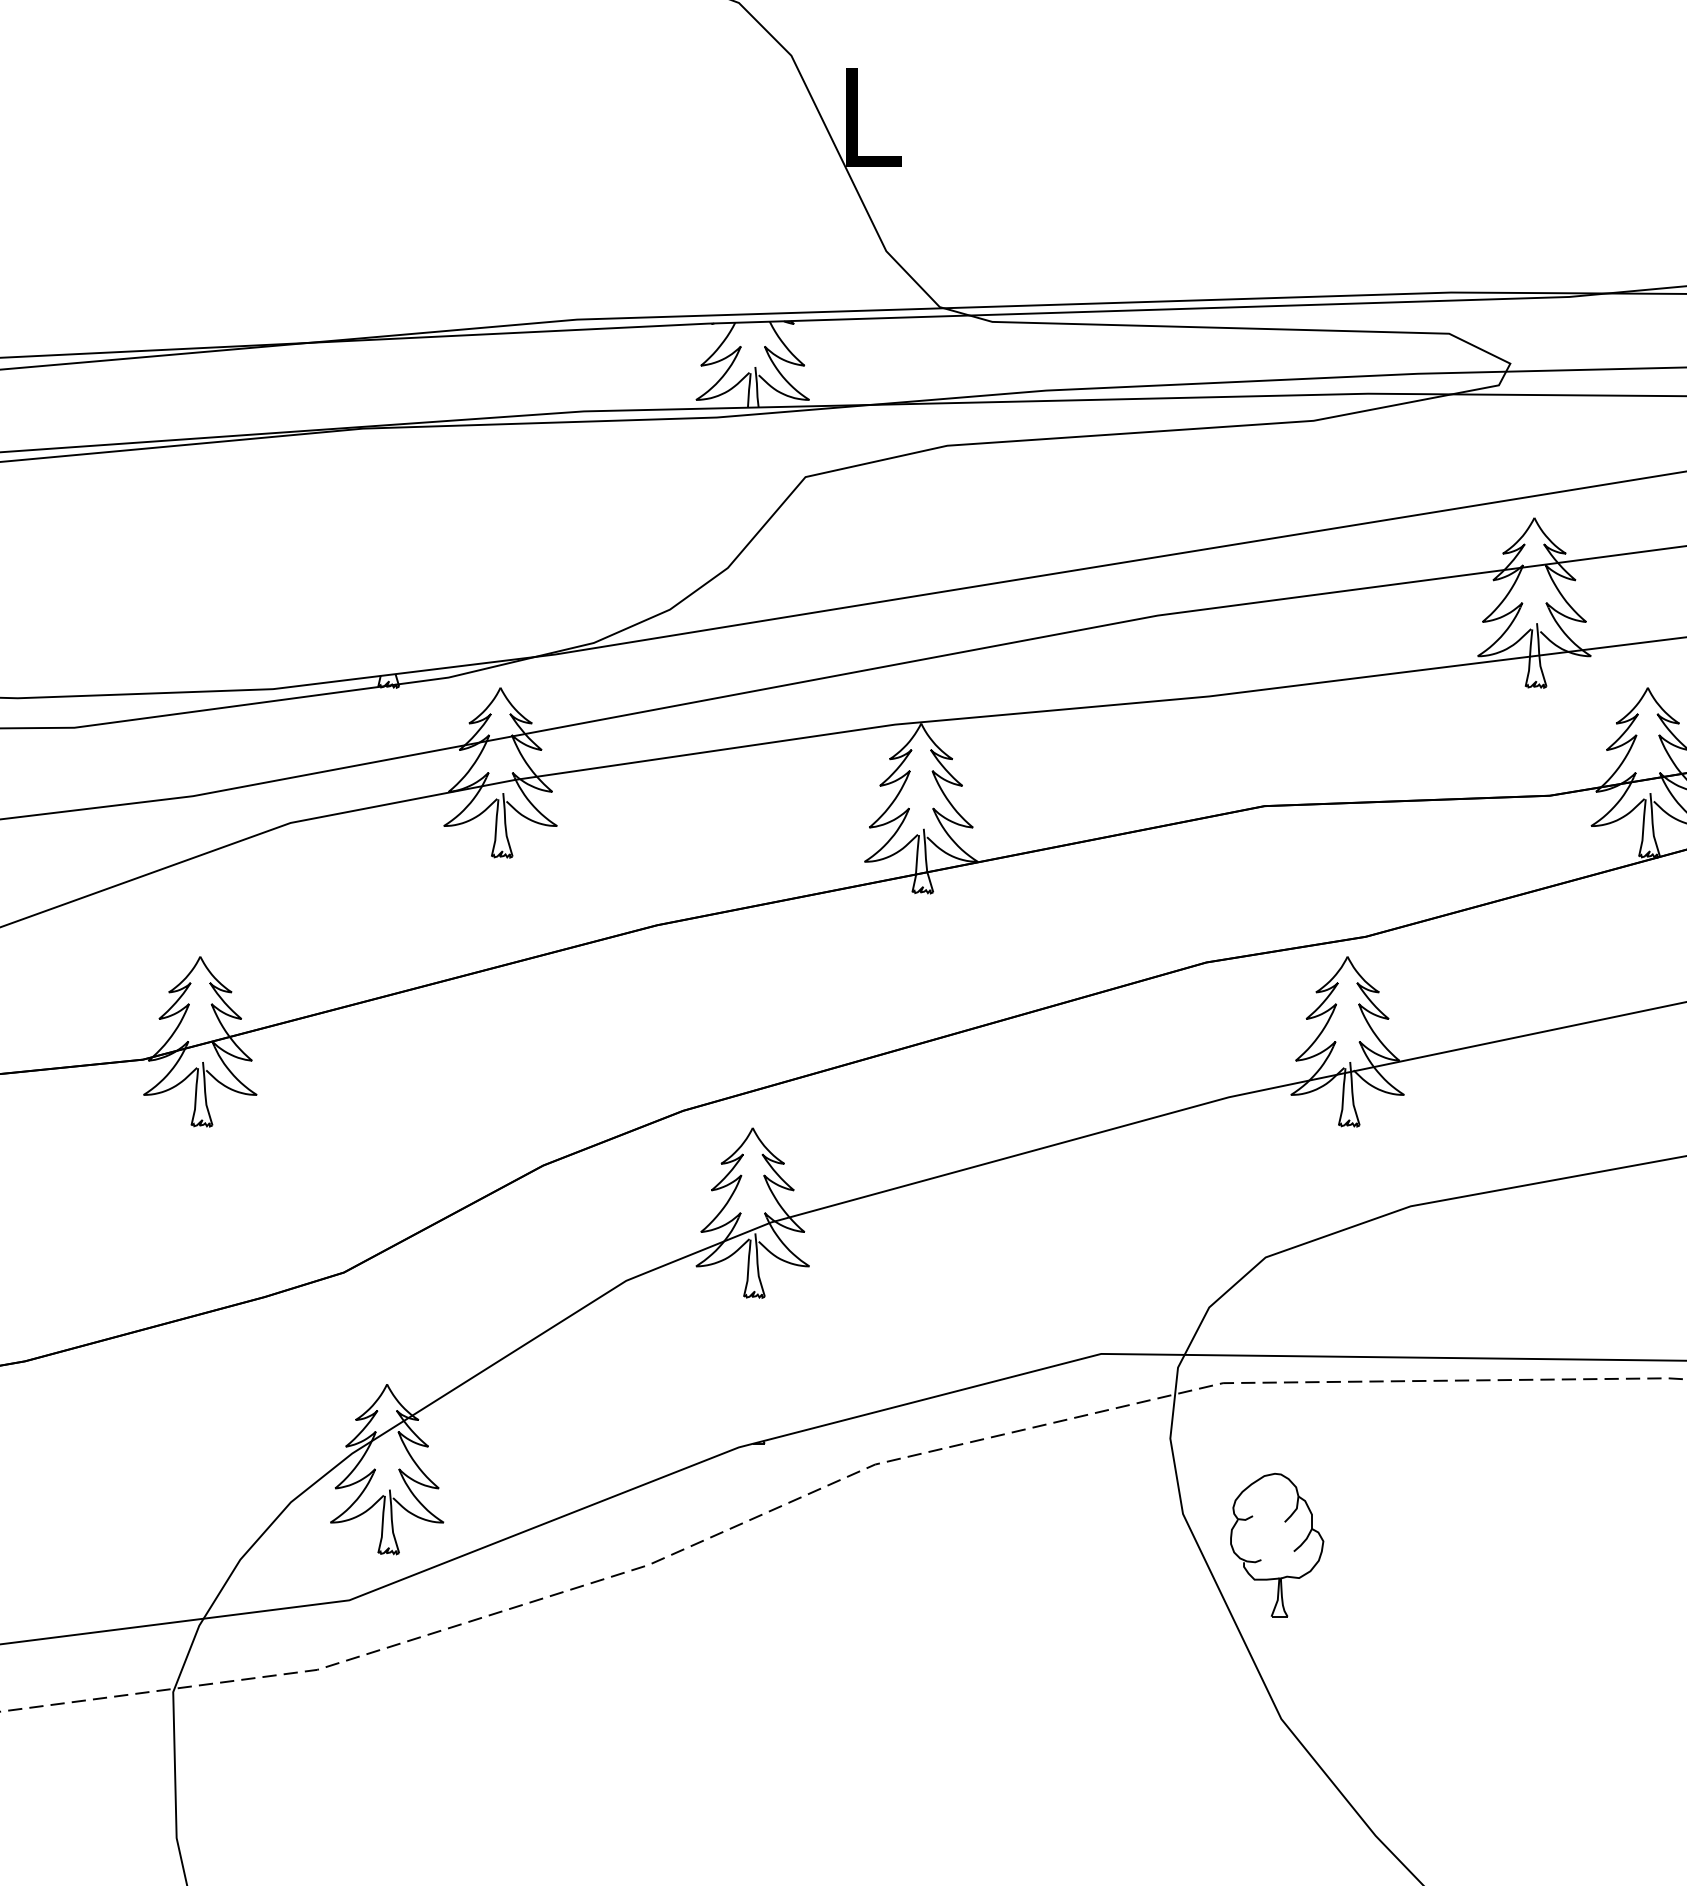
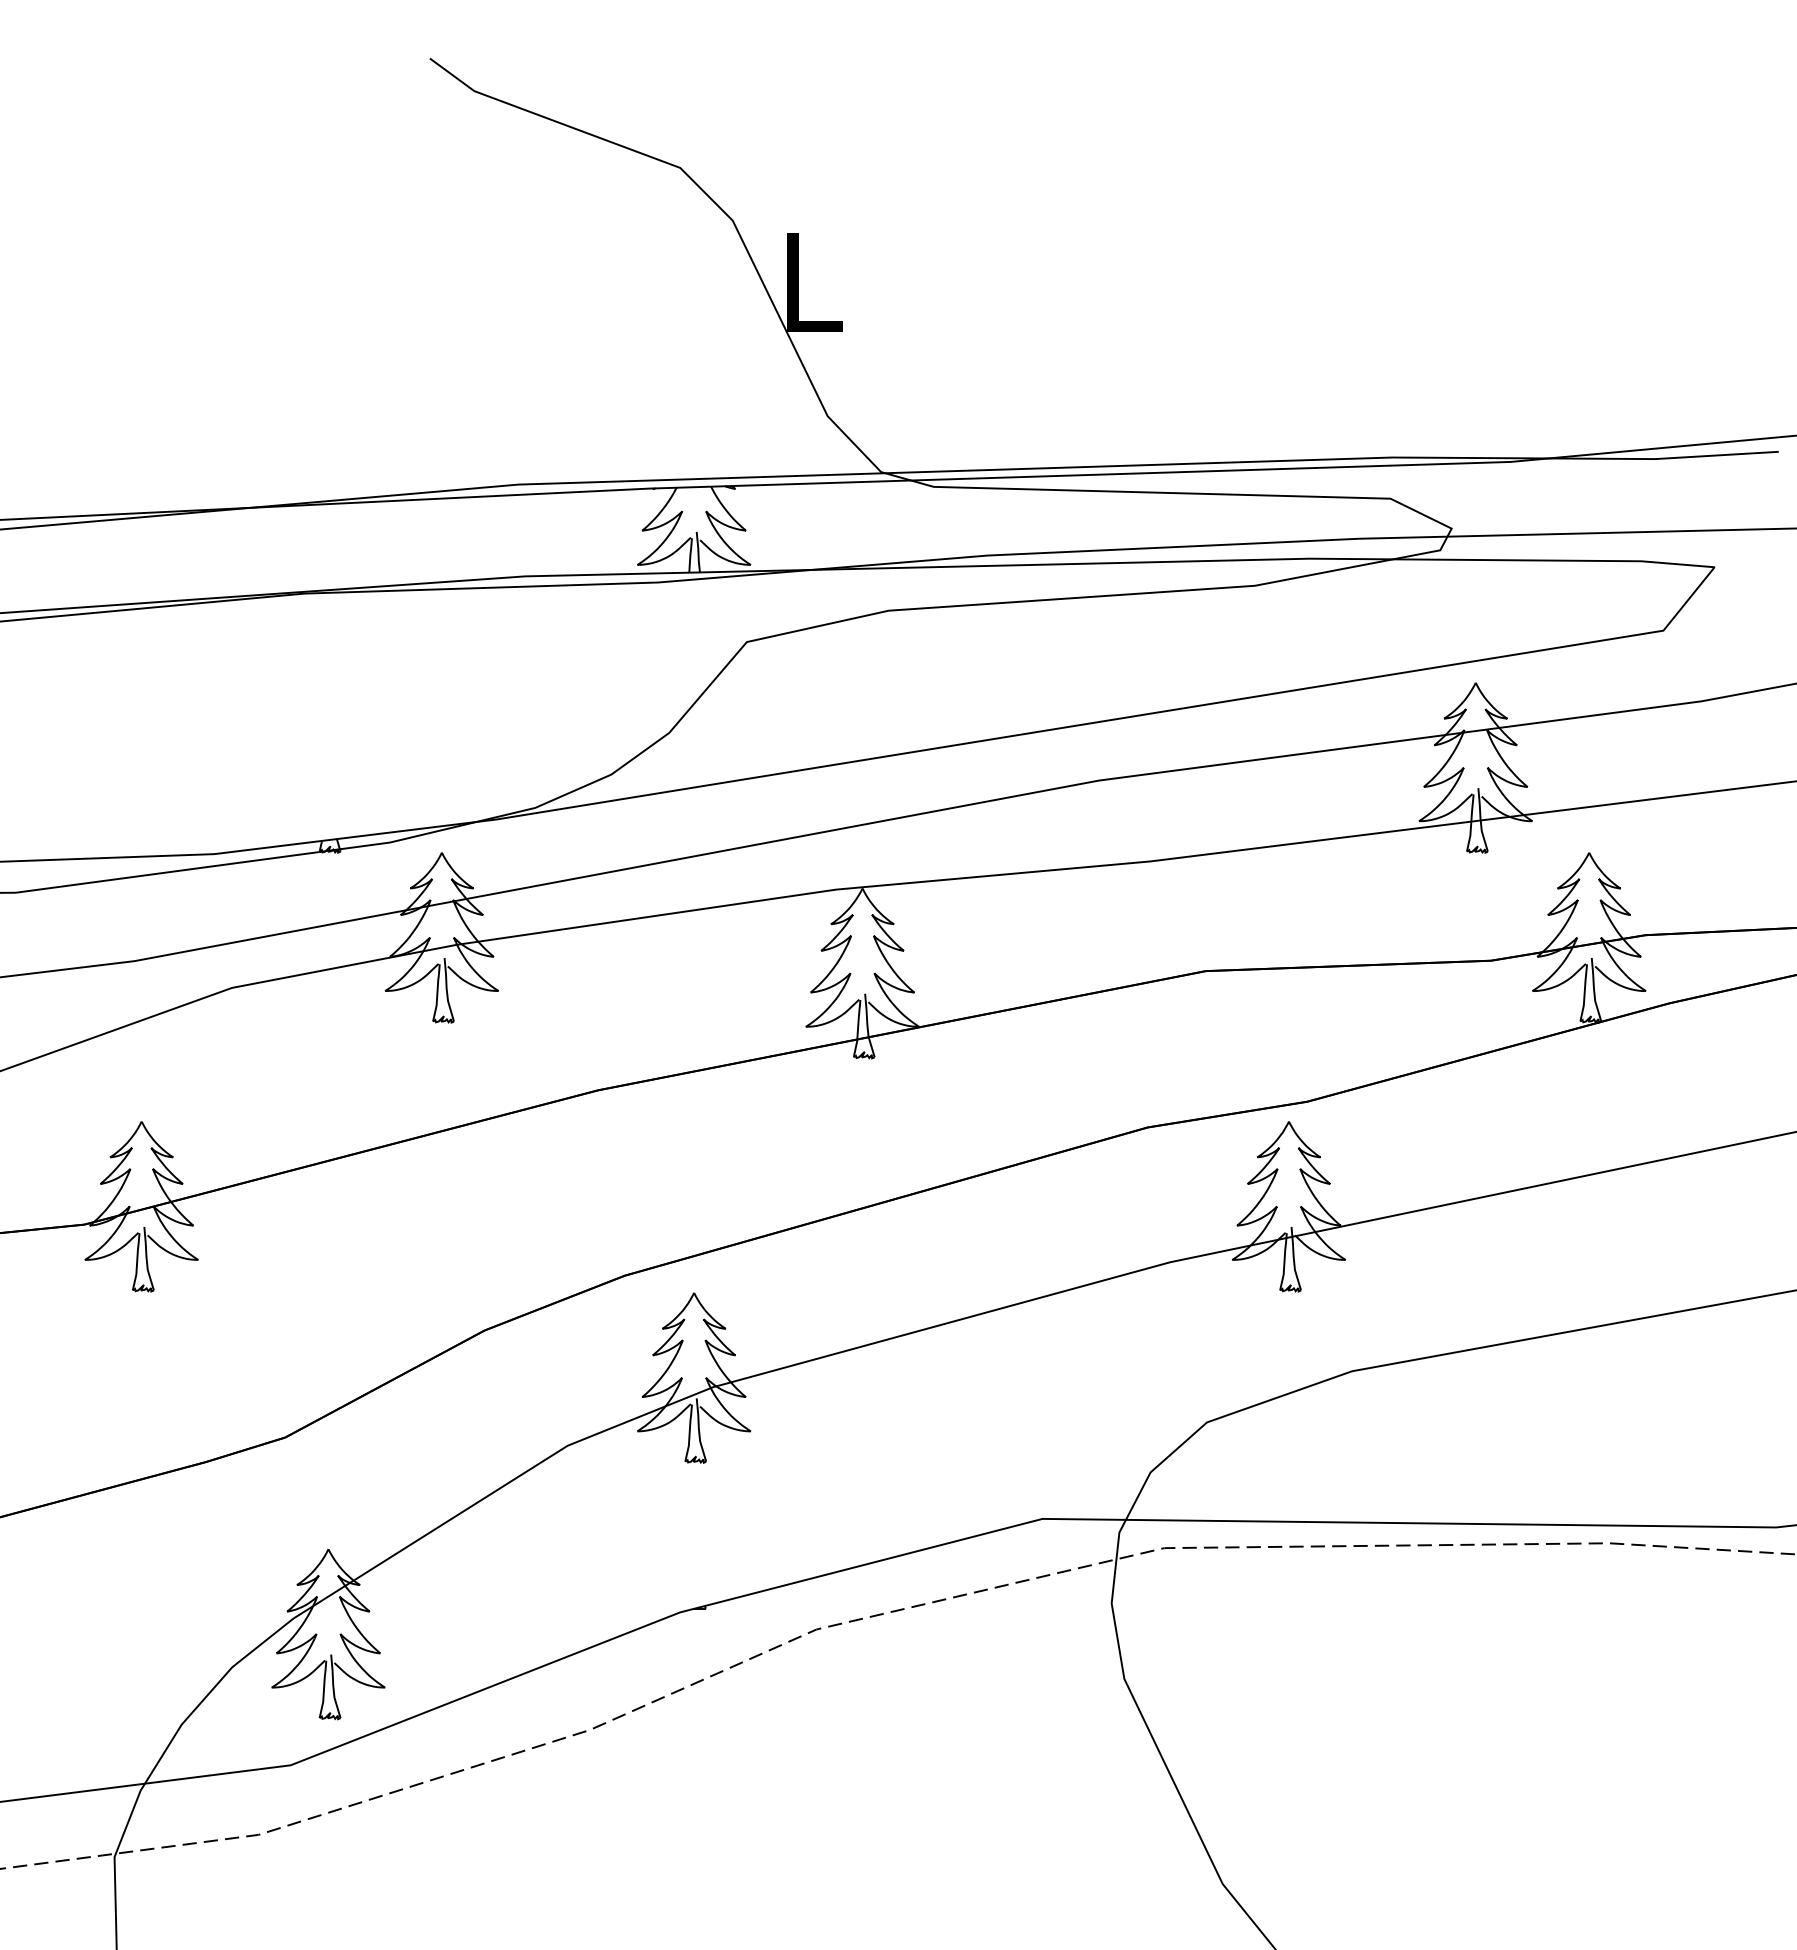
part: (1277, 1544) -> (1218, 1709), removed

